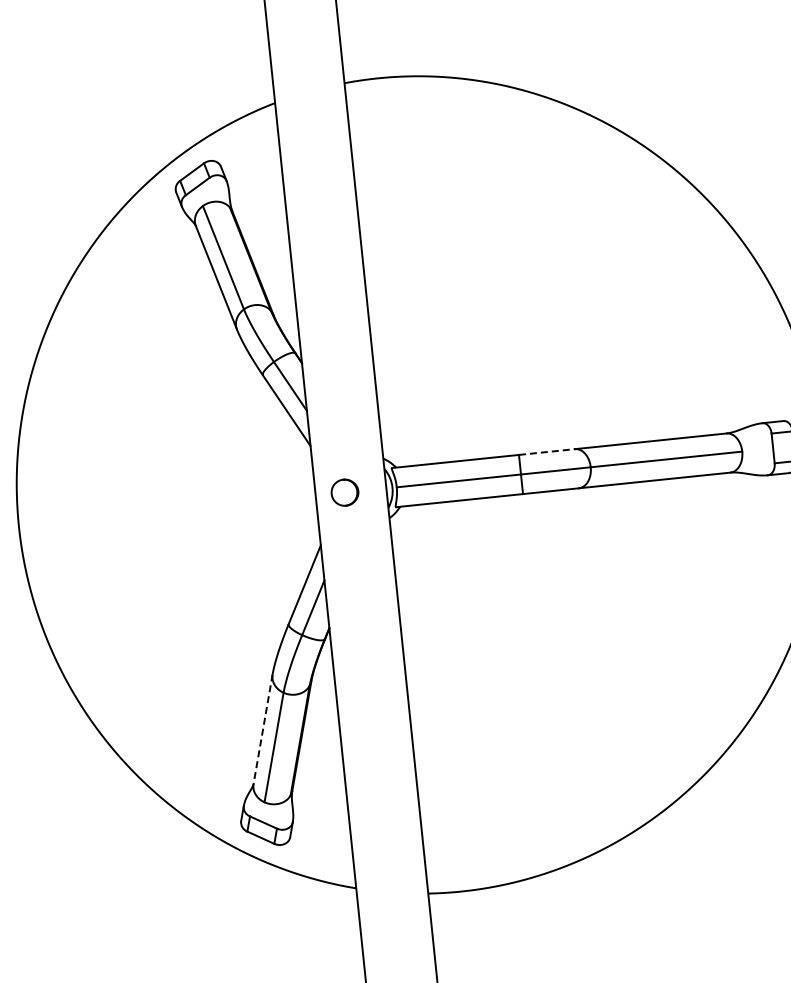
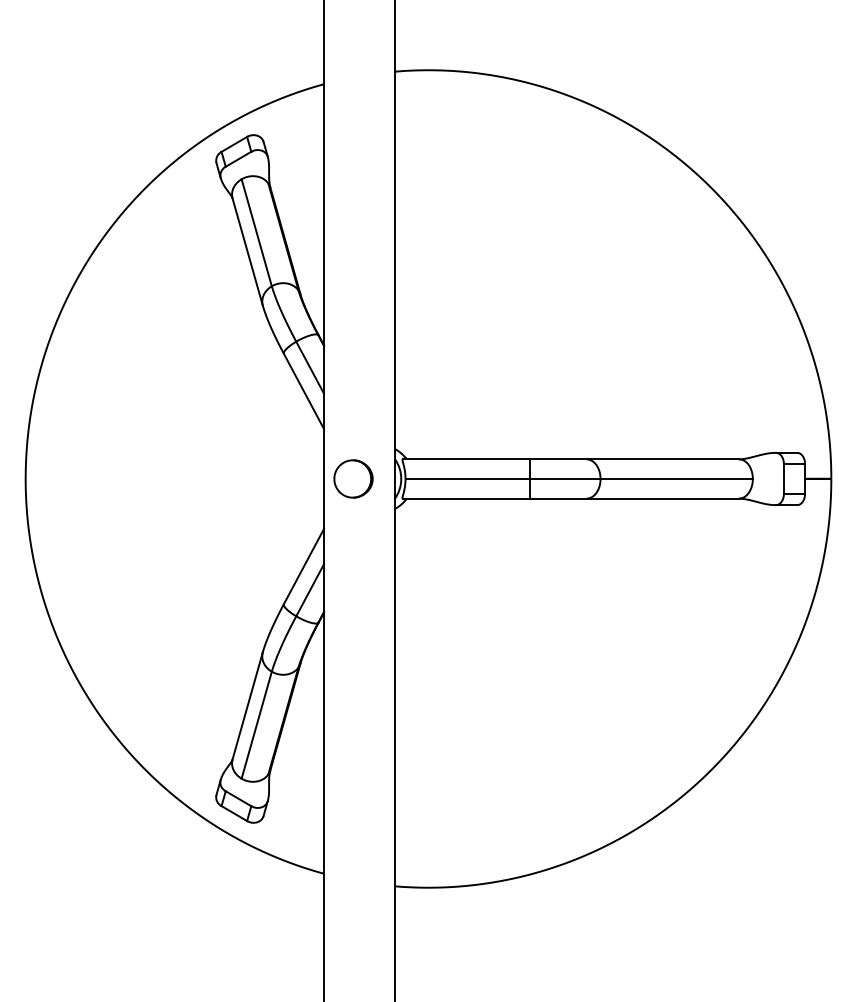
line: (547, 452) -> (559, 459), dashed -> solid
part: (344, 492) -> (353, 478), size x1.43
line: (262, 728) -> (247, 705), dashed -> solid

